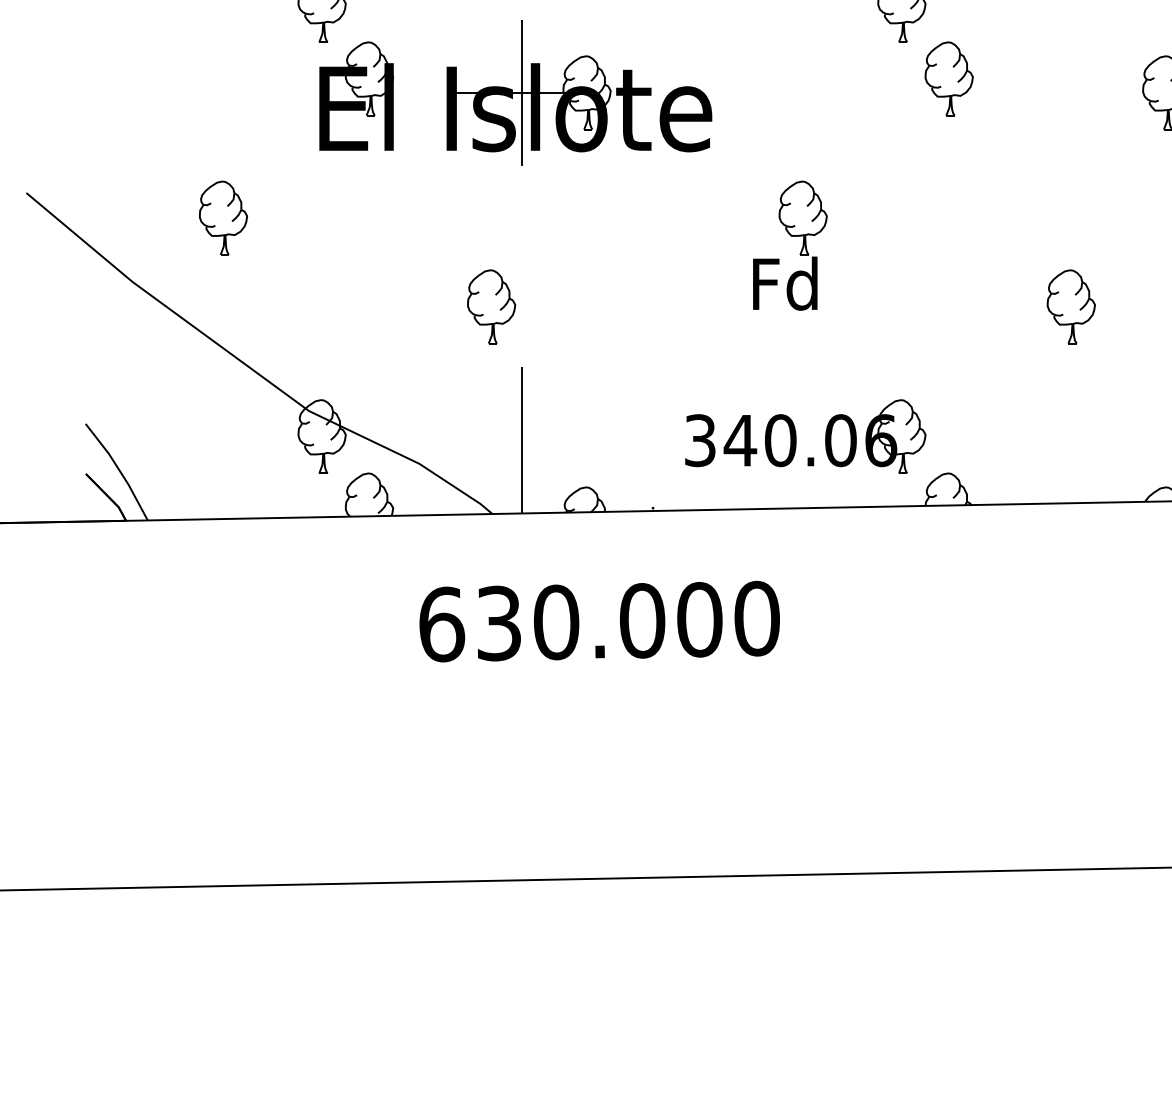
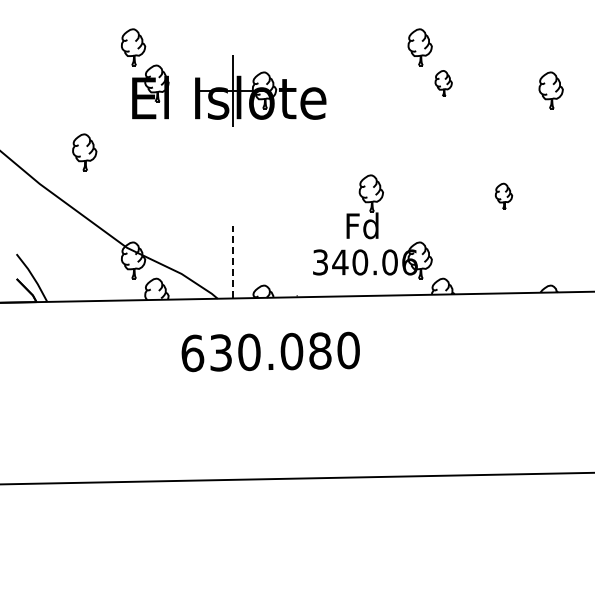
part: (948, 78) -> (443, 83), size x0.7
part: (789, 244) -> (364, 206), moved
part: (489, 307) -> (216, 196), removed
part: (1070, 307) -> (503, 196), size x0.7
line: (522, 438) -> (232, 261), solid -> dashed
text: (700, 618) -> (320, 350), 630.000 -> 630.080

